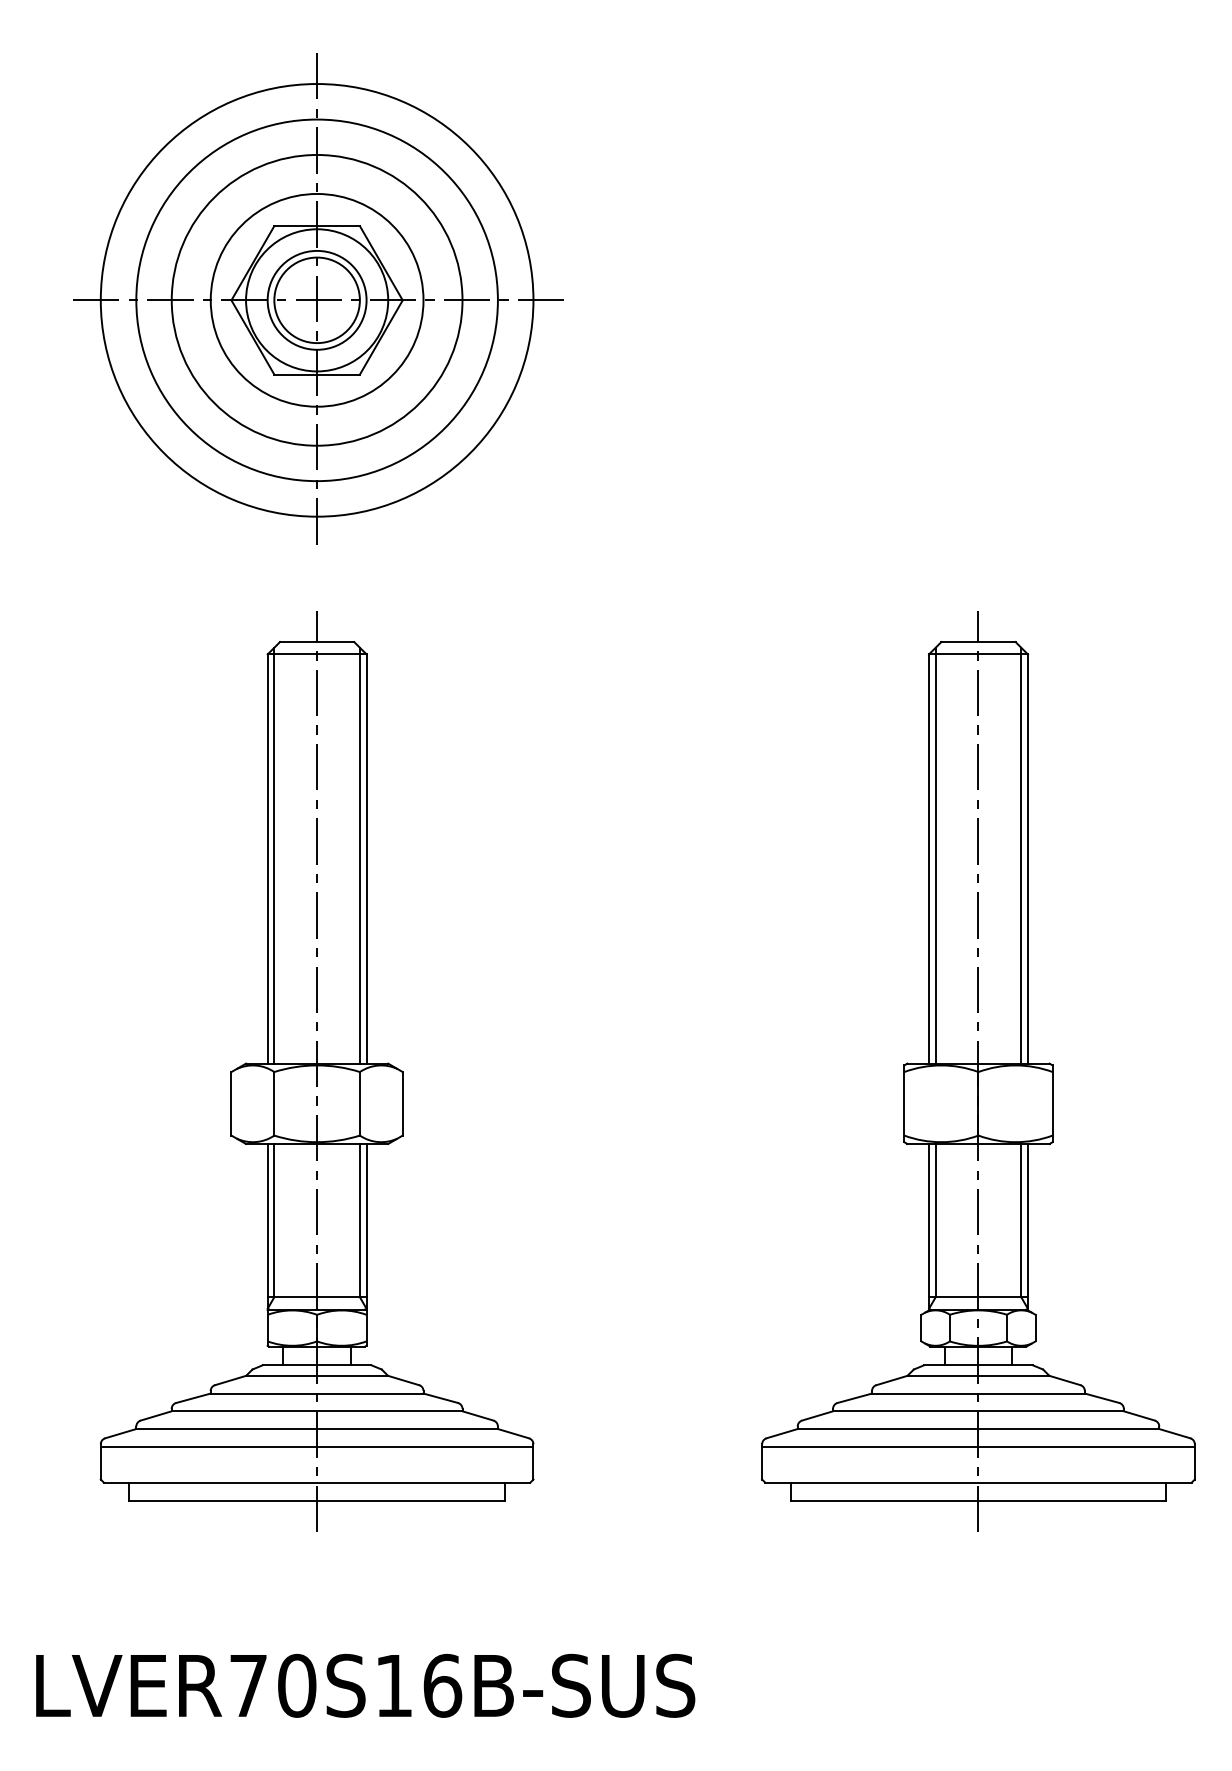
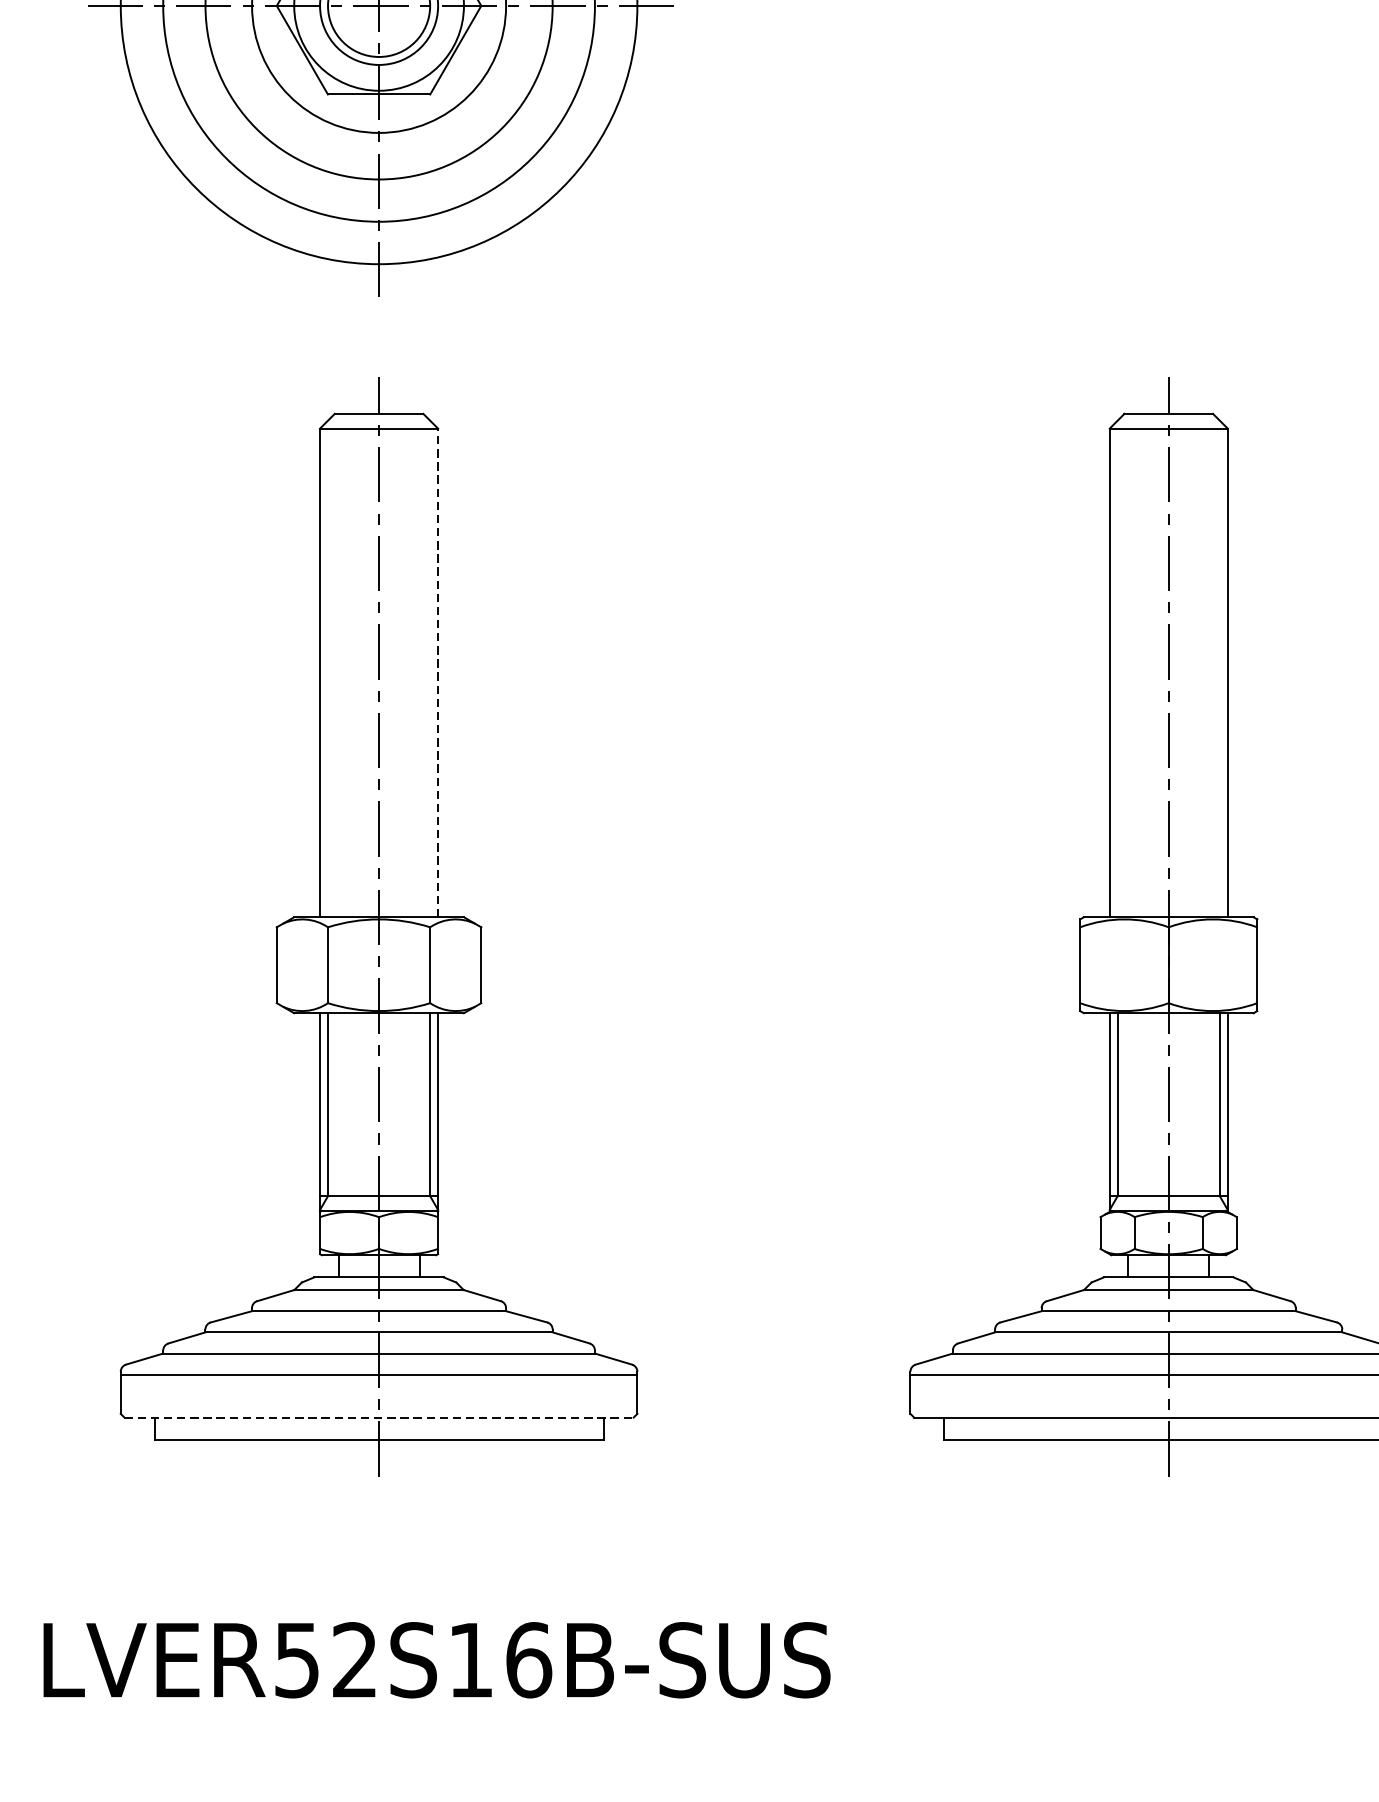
line: (274, 855) -> (328, 668), removed
line: (359, 855) -> (429, 668), removed
line: (935, 855) -> (1117, 668), removed
line: (1021, 855) -> (1220, 668), removed
line: (366, 859) -> (438, 673), solid -> dashed
line: (317, 1482) -> (379, 1417), solid -> dashed
text: (273, 1685) -> (326, 1659), LVER70S16B-SUS -> LVER52S16B-SUS

